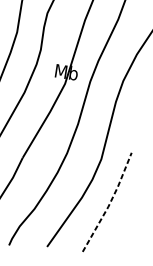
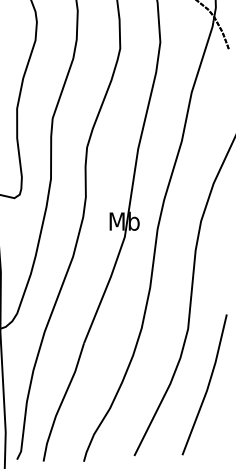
line: (110, 203) -> (208, 385), dashed -> solid

